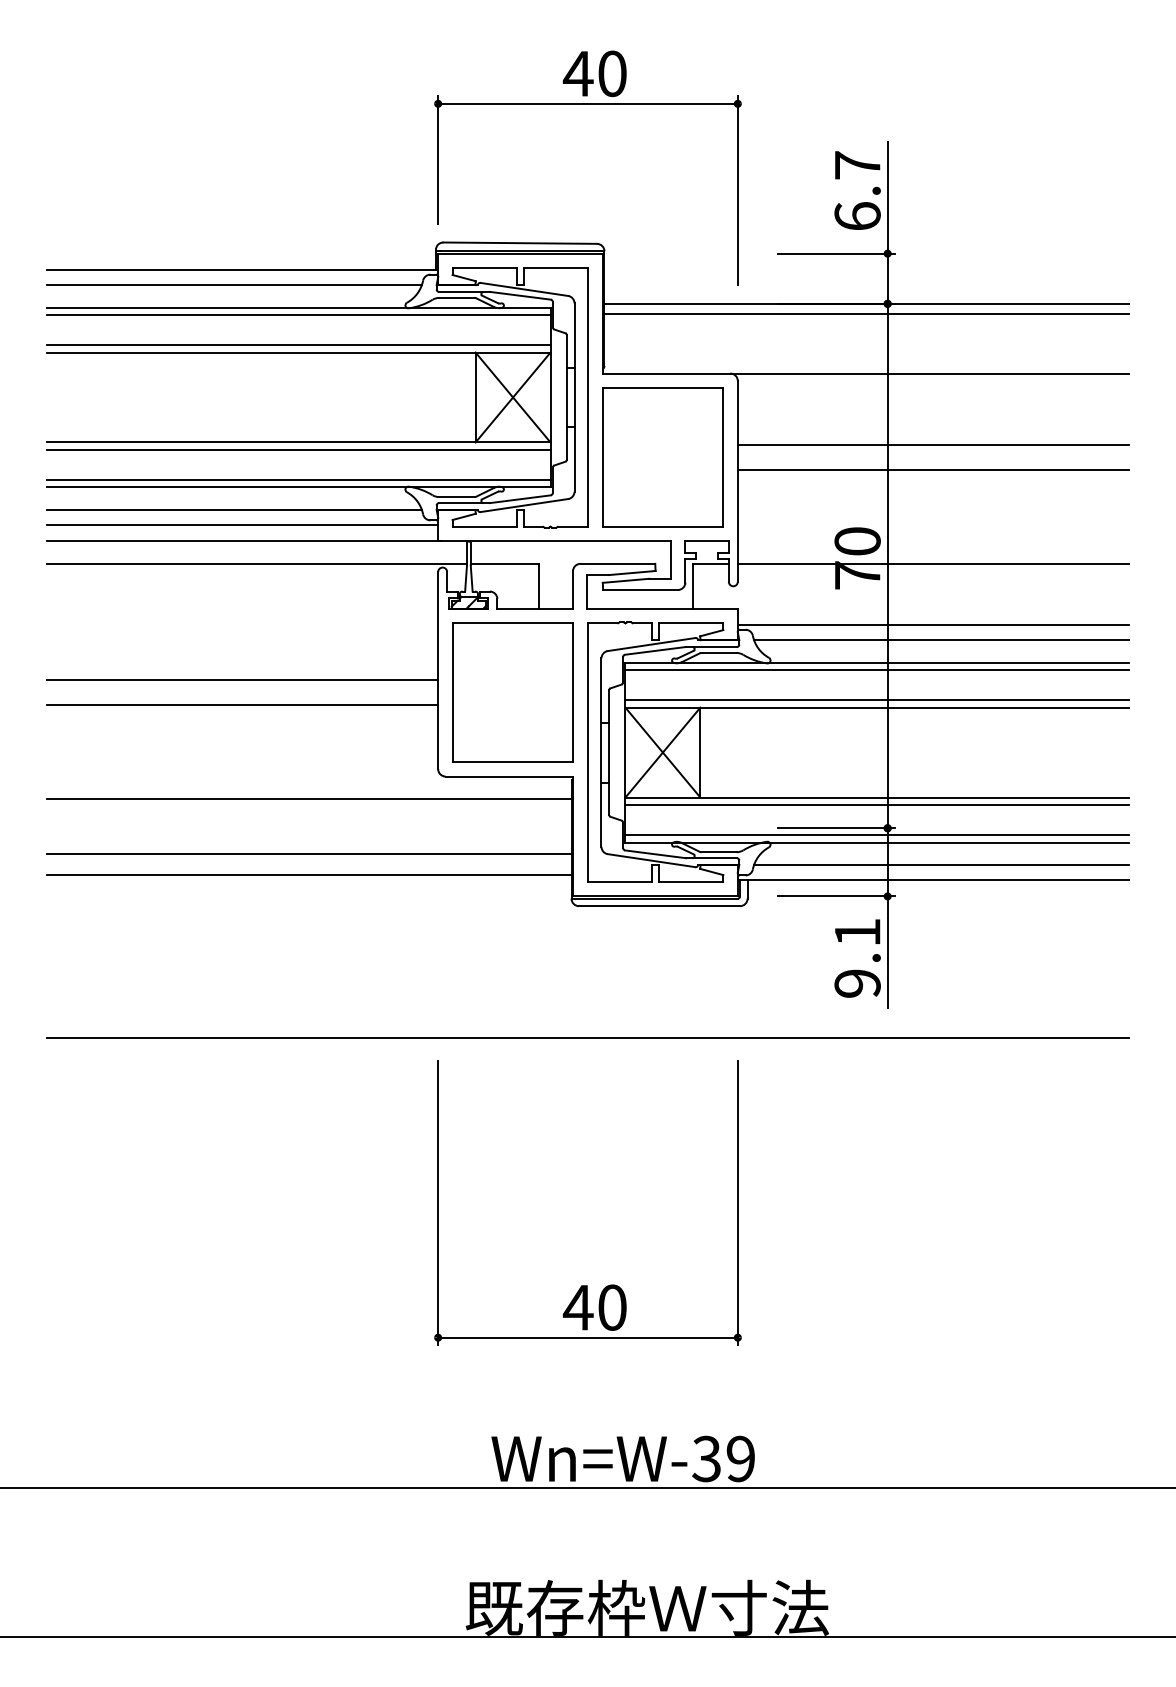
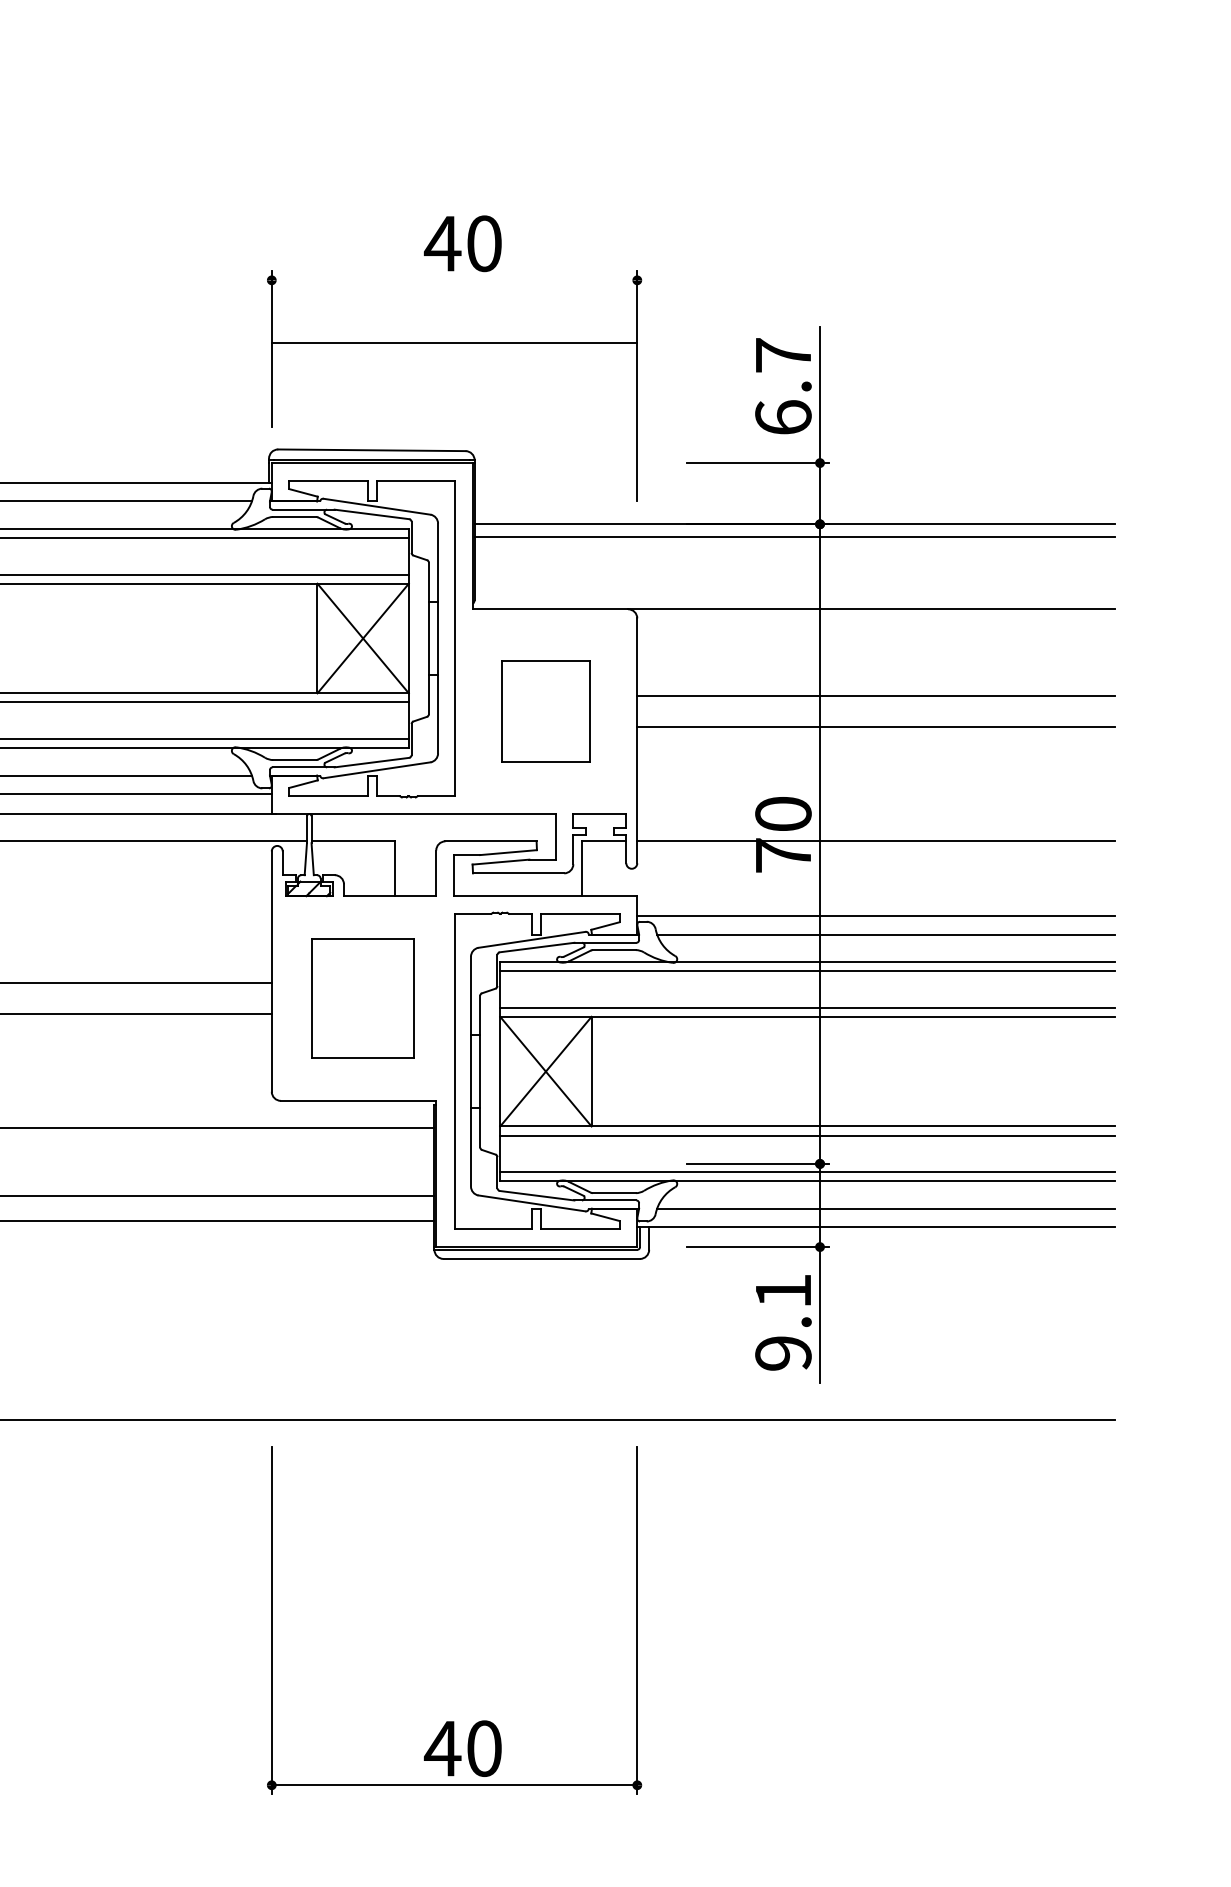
line: (587, 103) -> (453, 342), moved
part: (662, 457) -> (545, 711), size x0.6
part: (512, 692) -> (362, 998), size x0.7

